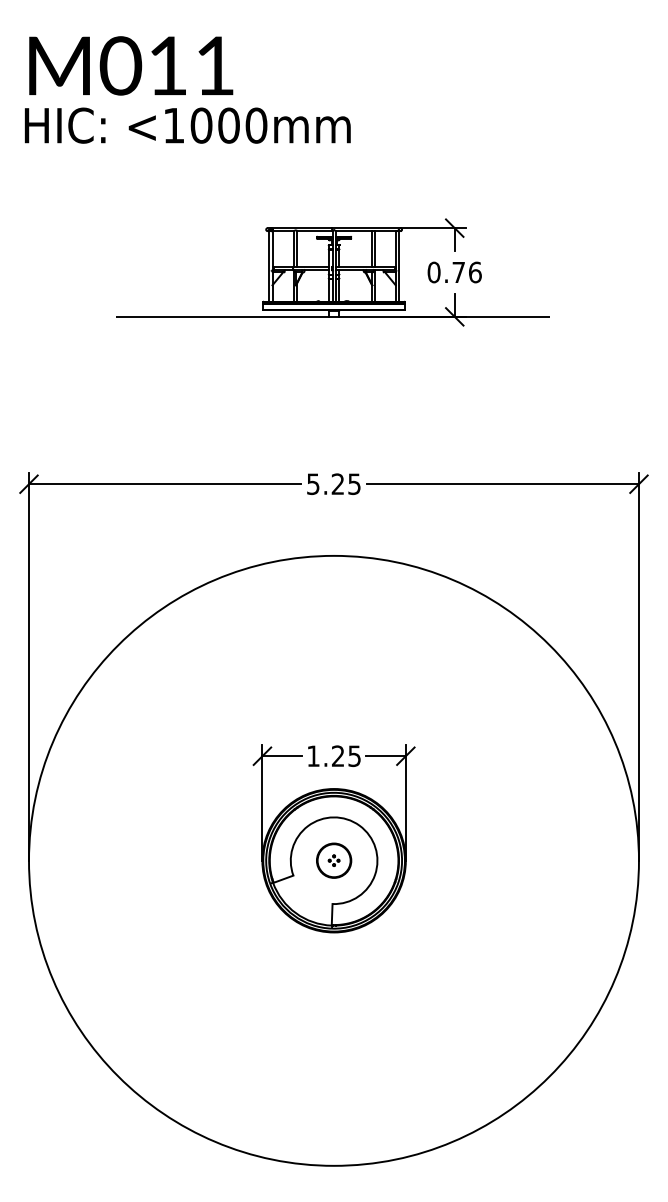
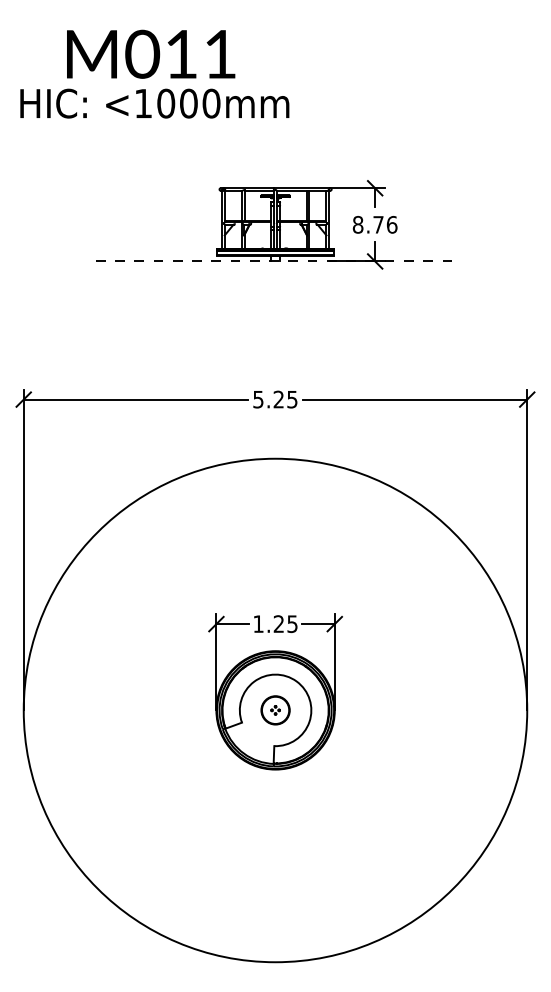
text: (131, 64) -> (151, 53), moved
text: (433, 272) -> (357, 224), 0.76 -> 8.76
line: (332, 316) -> (274, 261), solid -> dashed

